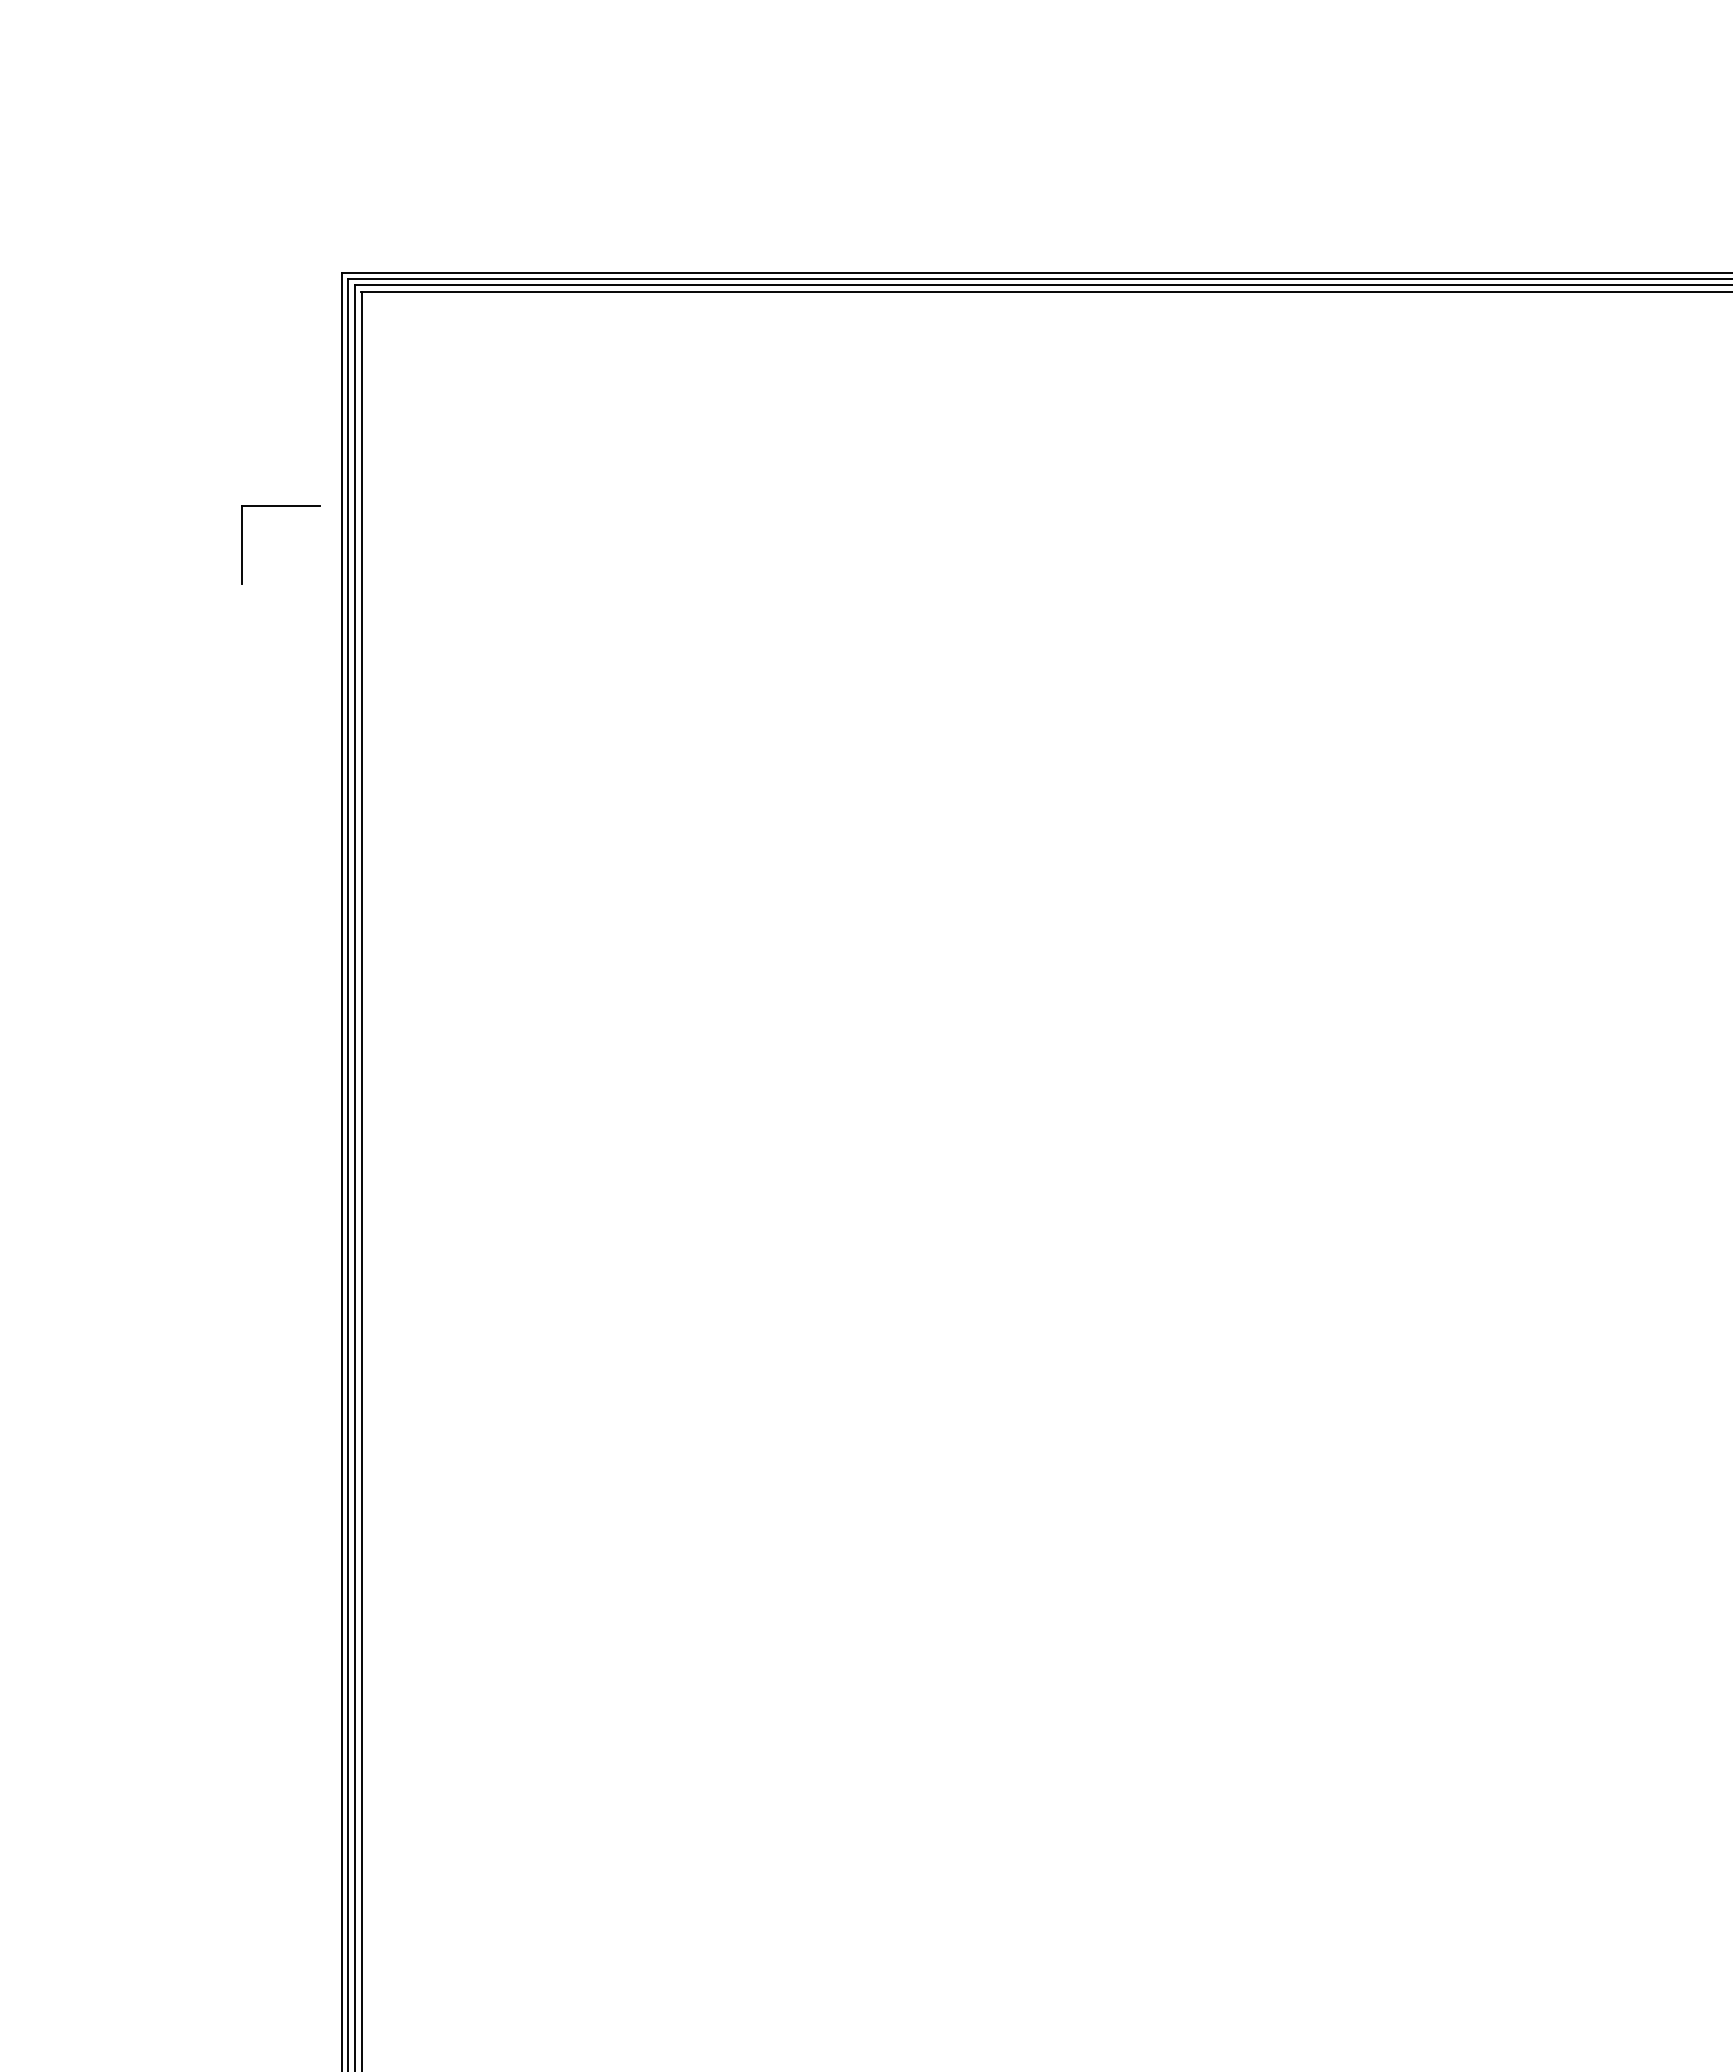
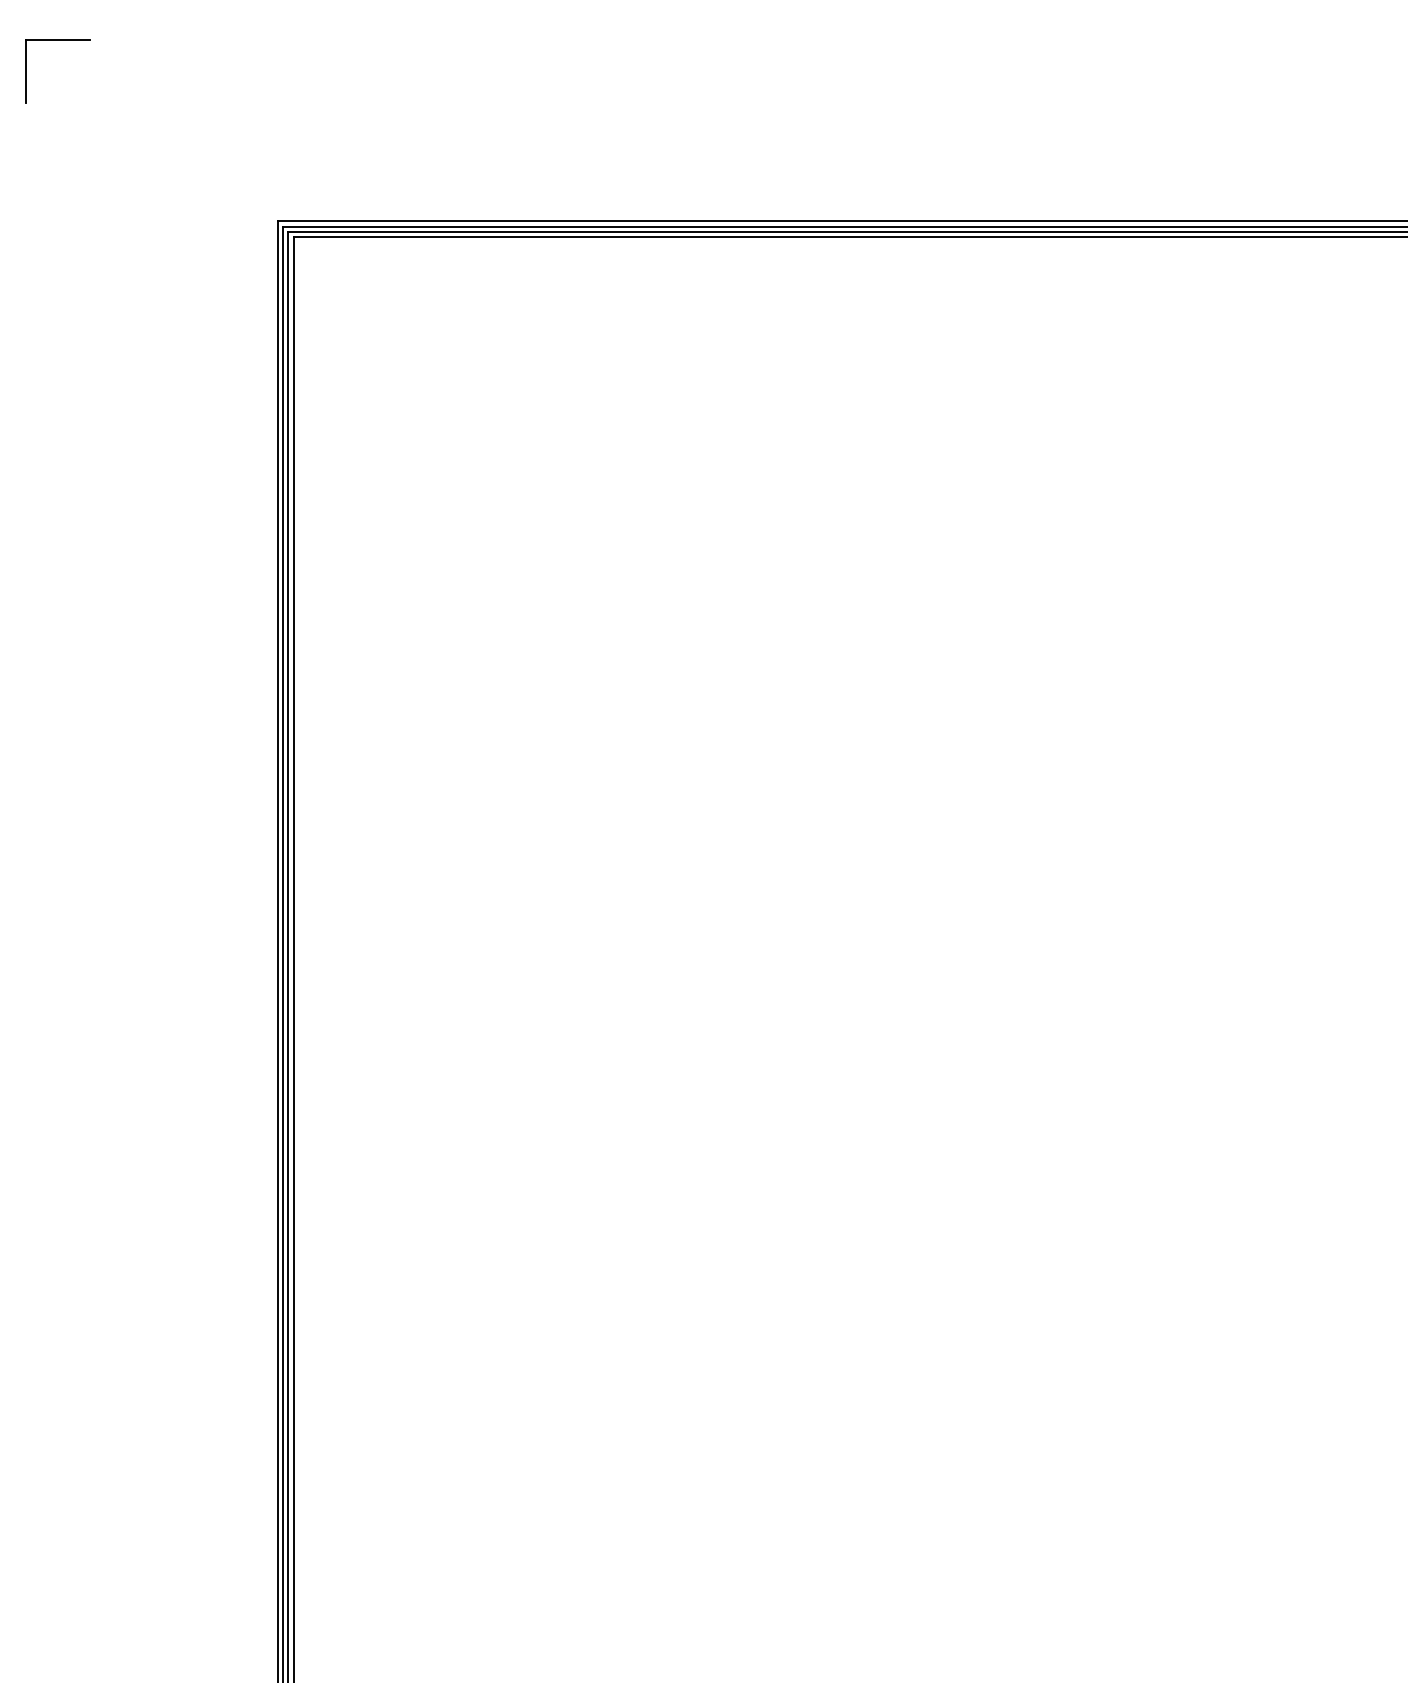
part: (280, 506) -> (57, 40), moved

